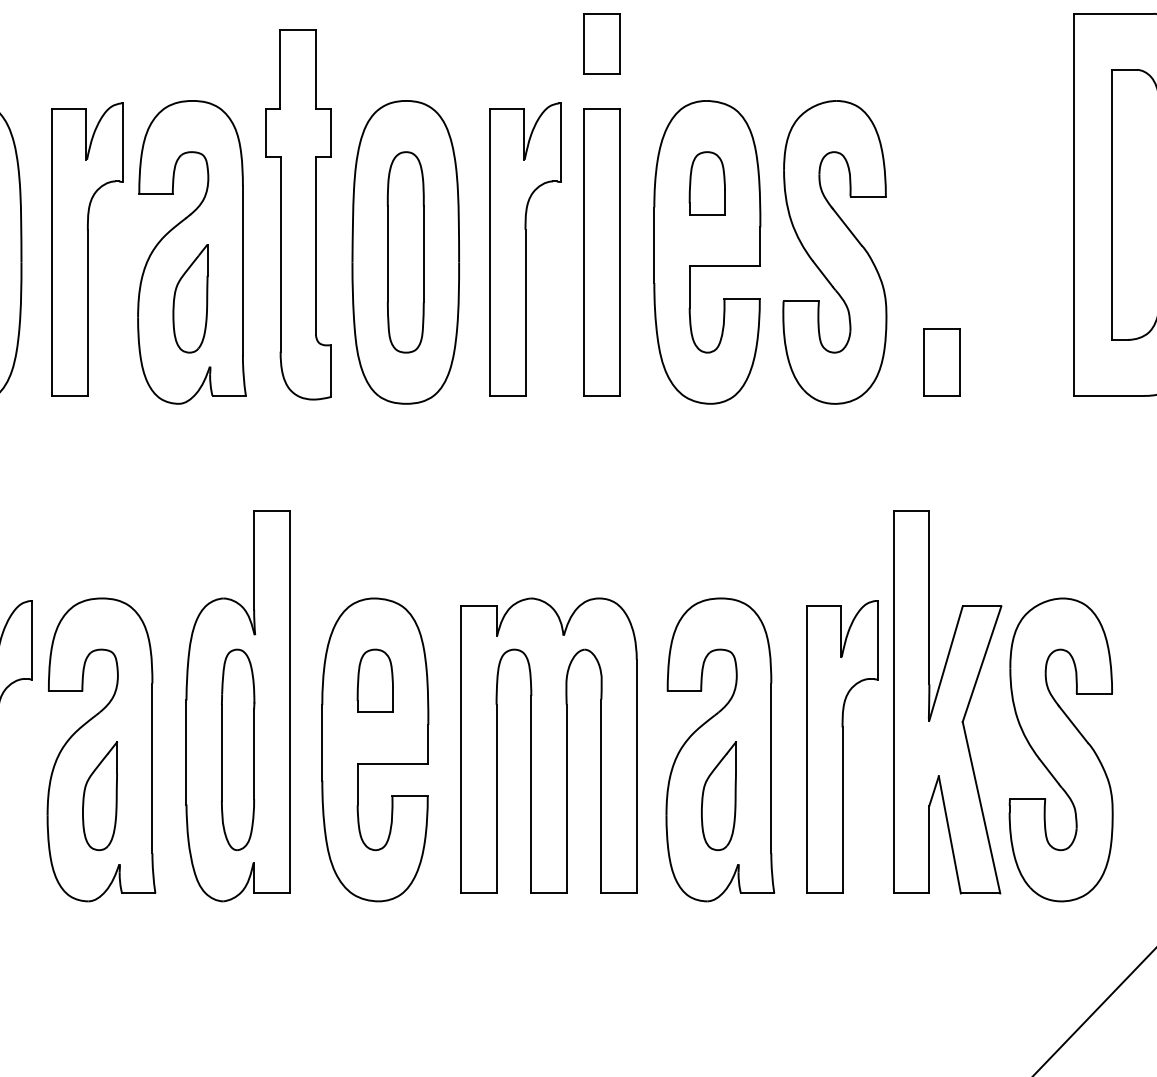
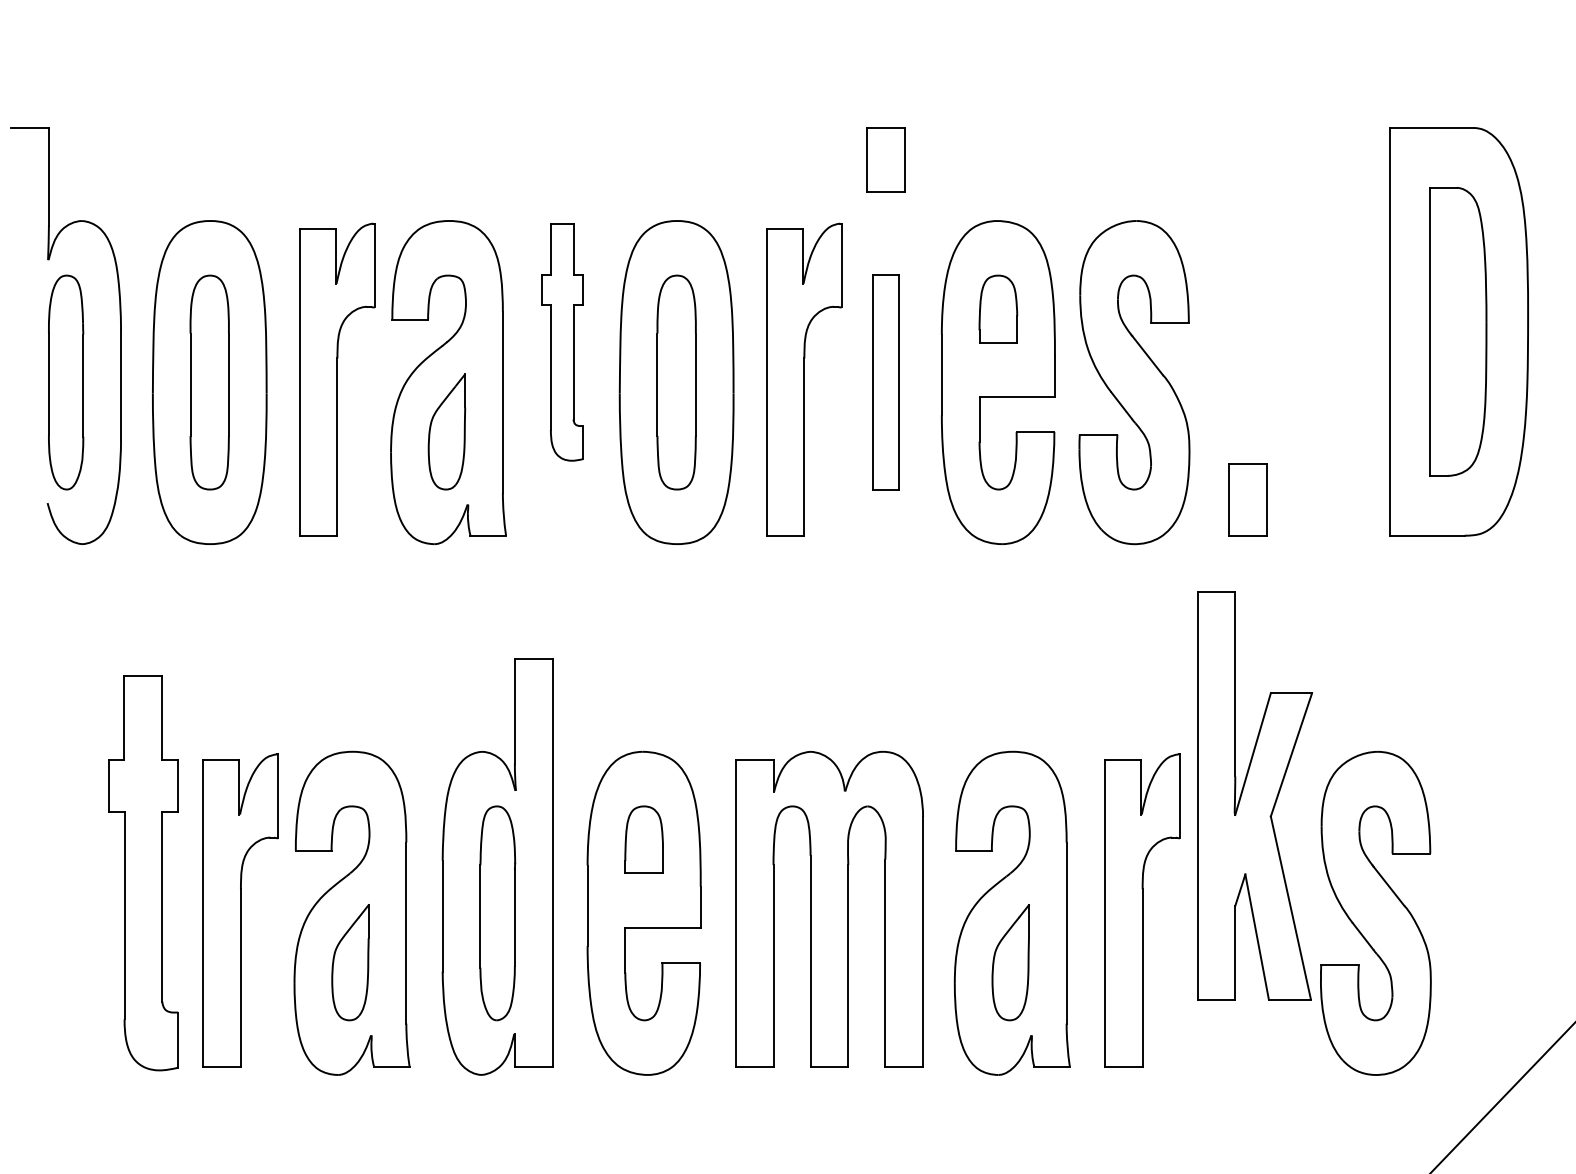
part: (298, 214) -> (562, 342), size x0.6
part: (601, 252) -> (885, 382), size x0.7
part: (947, 702) -> (1254, 795), moved

